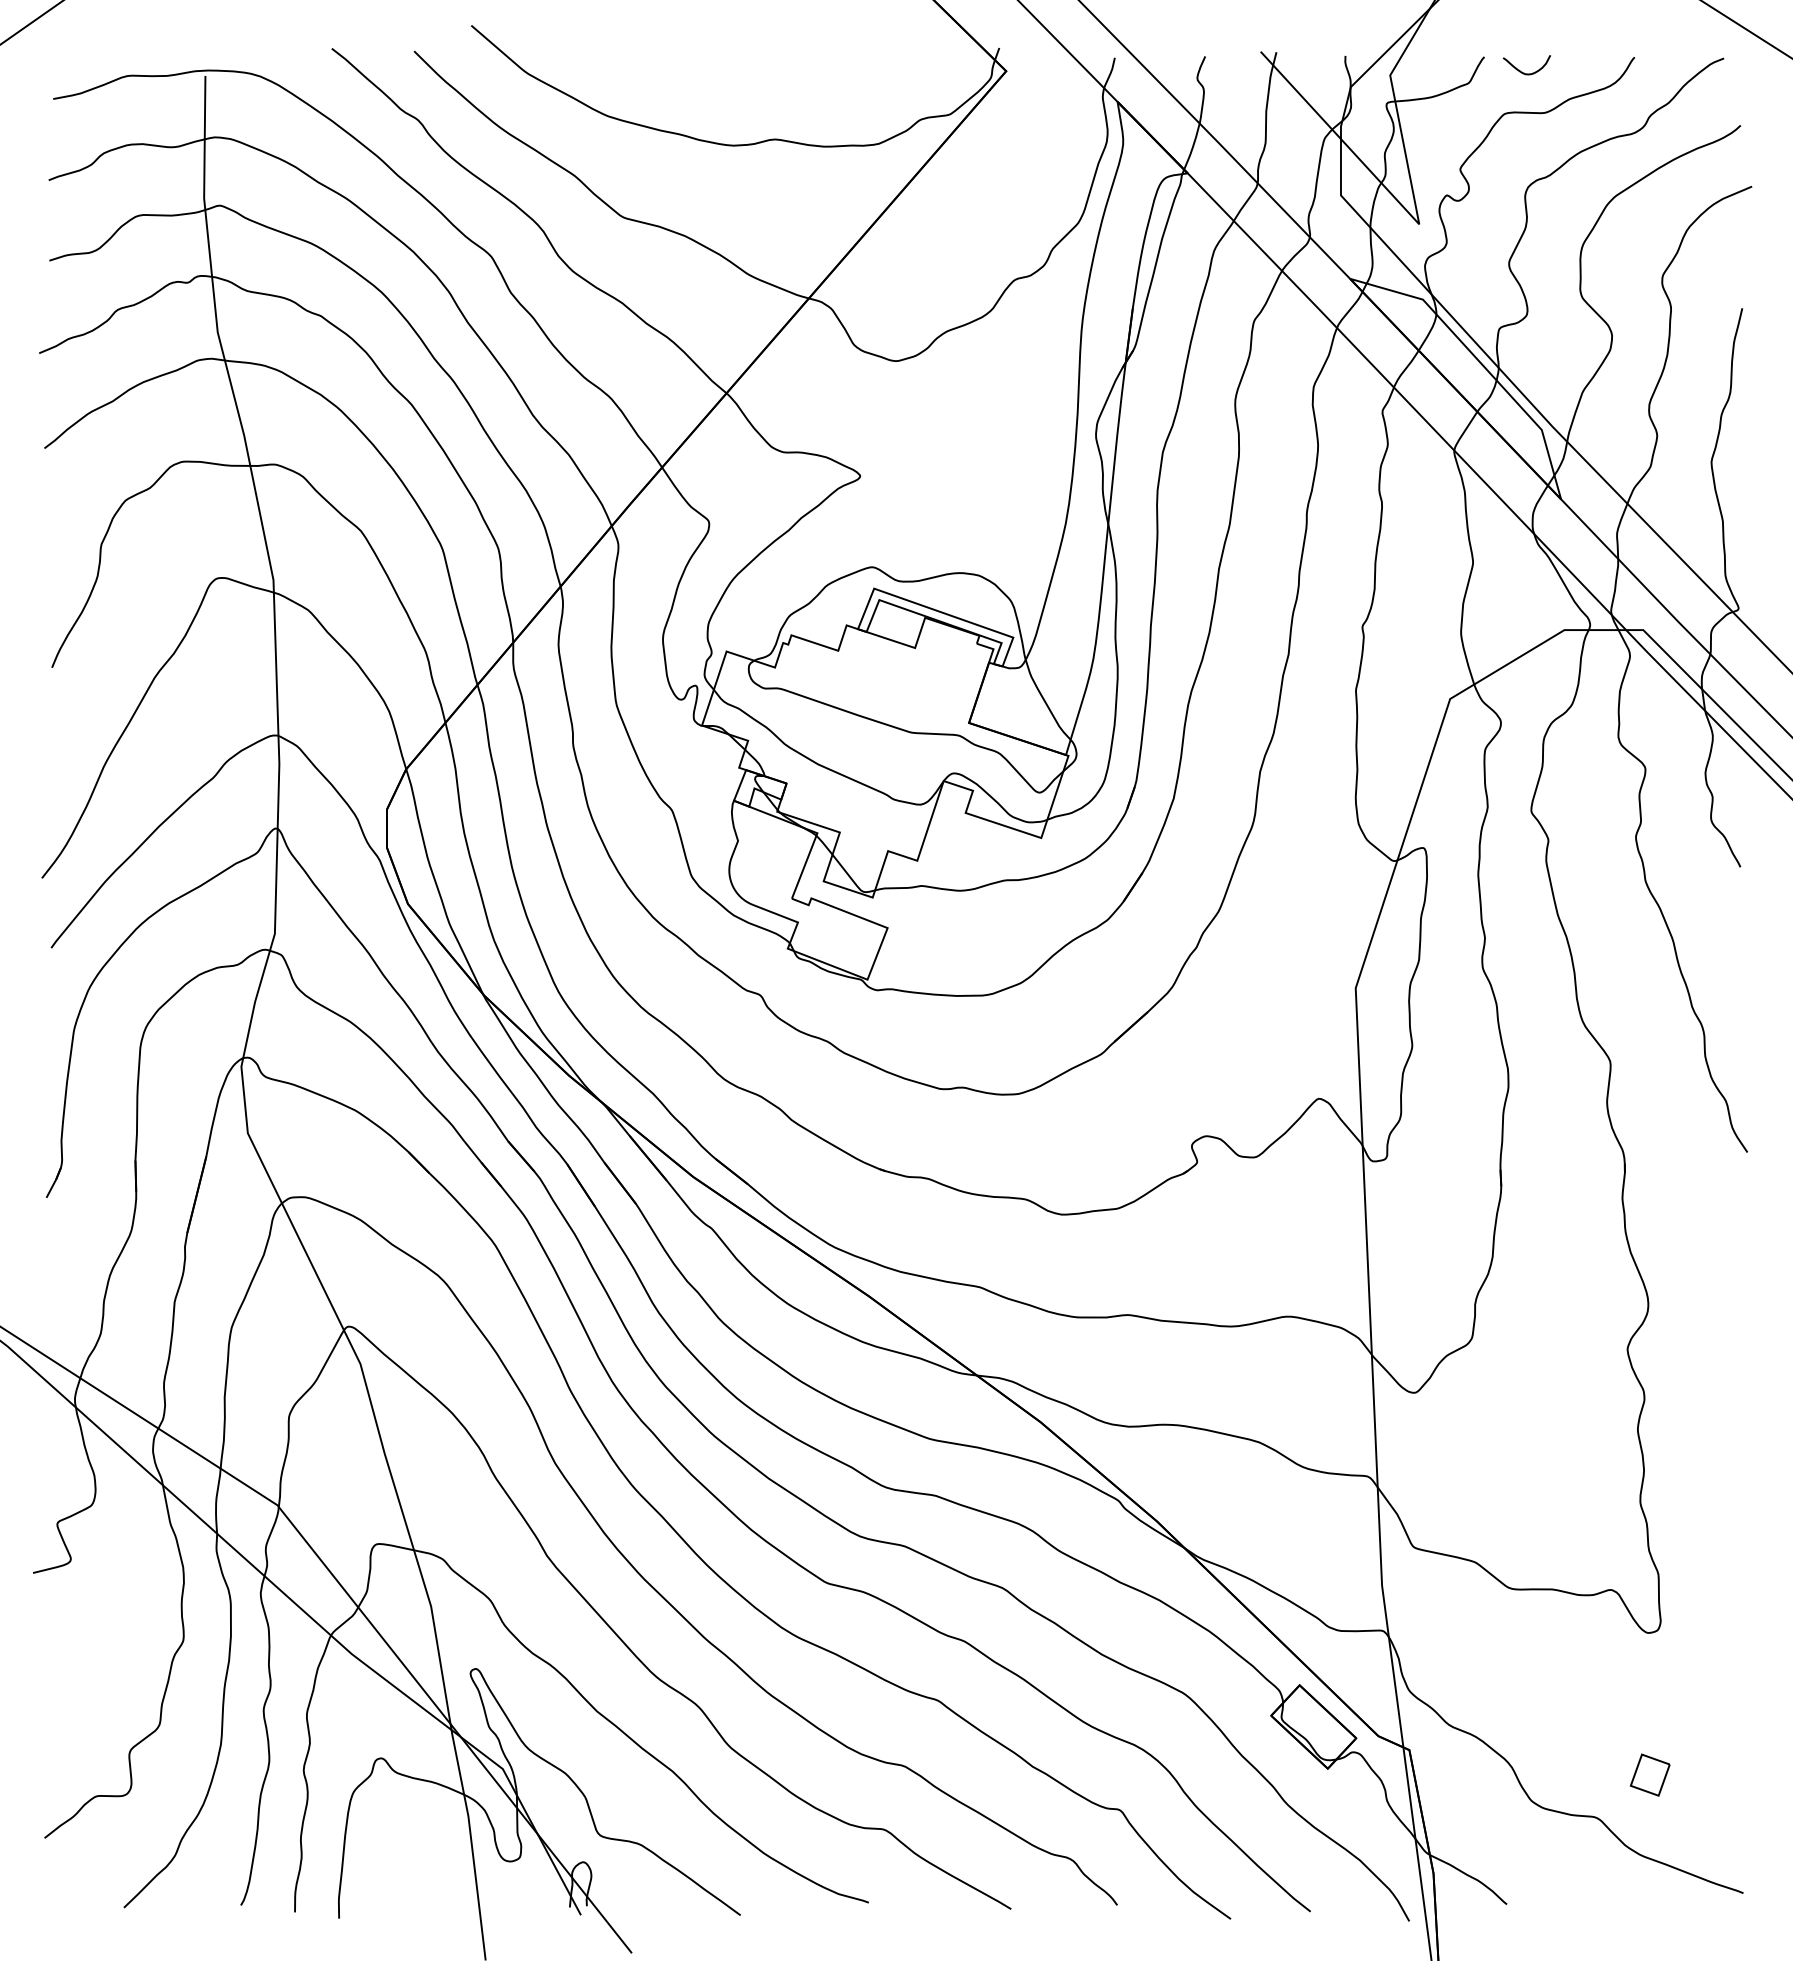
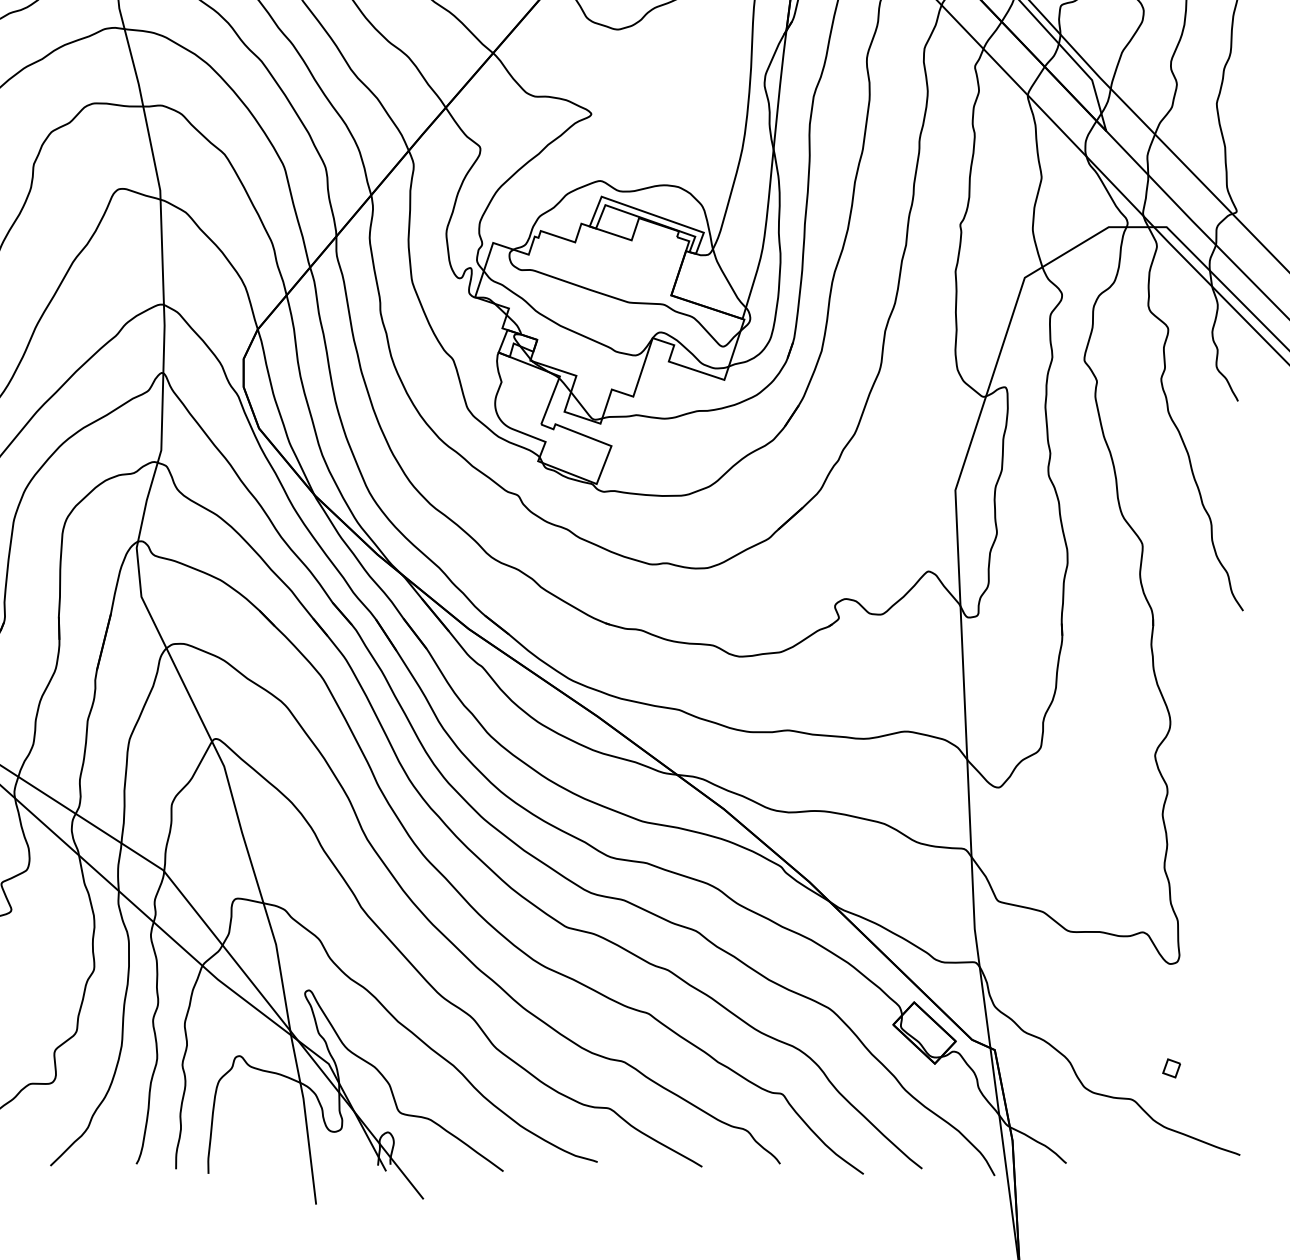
part: (1649, 1774) -> (1171, 1067), size x0.6

